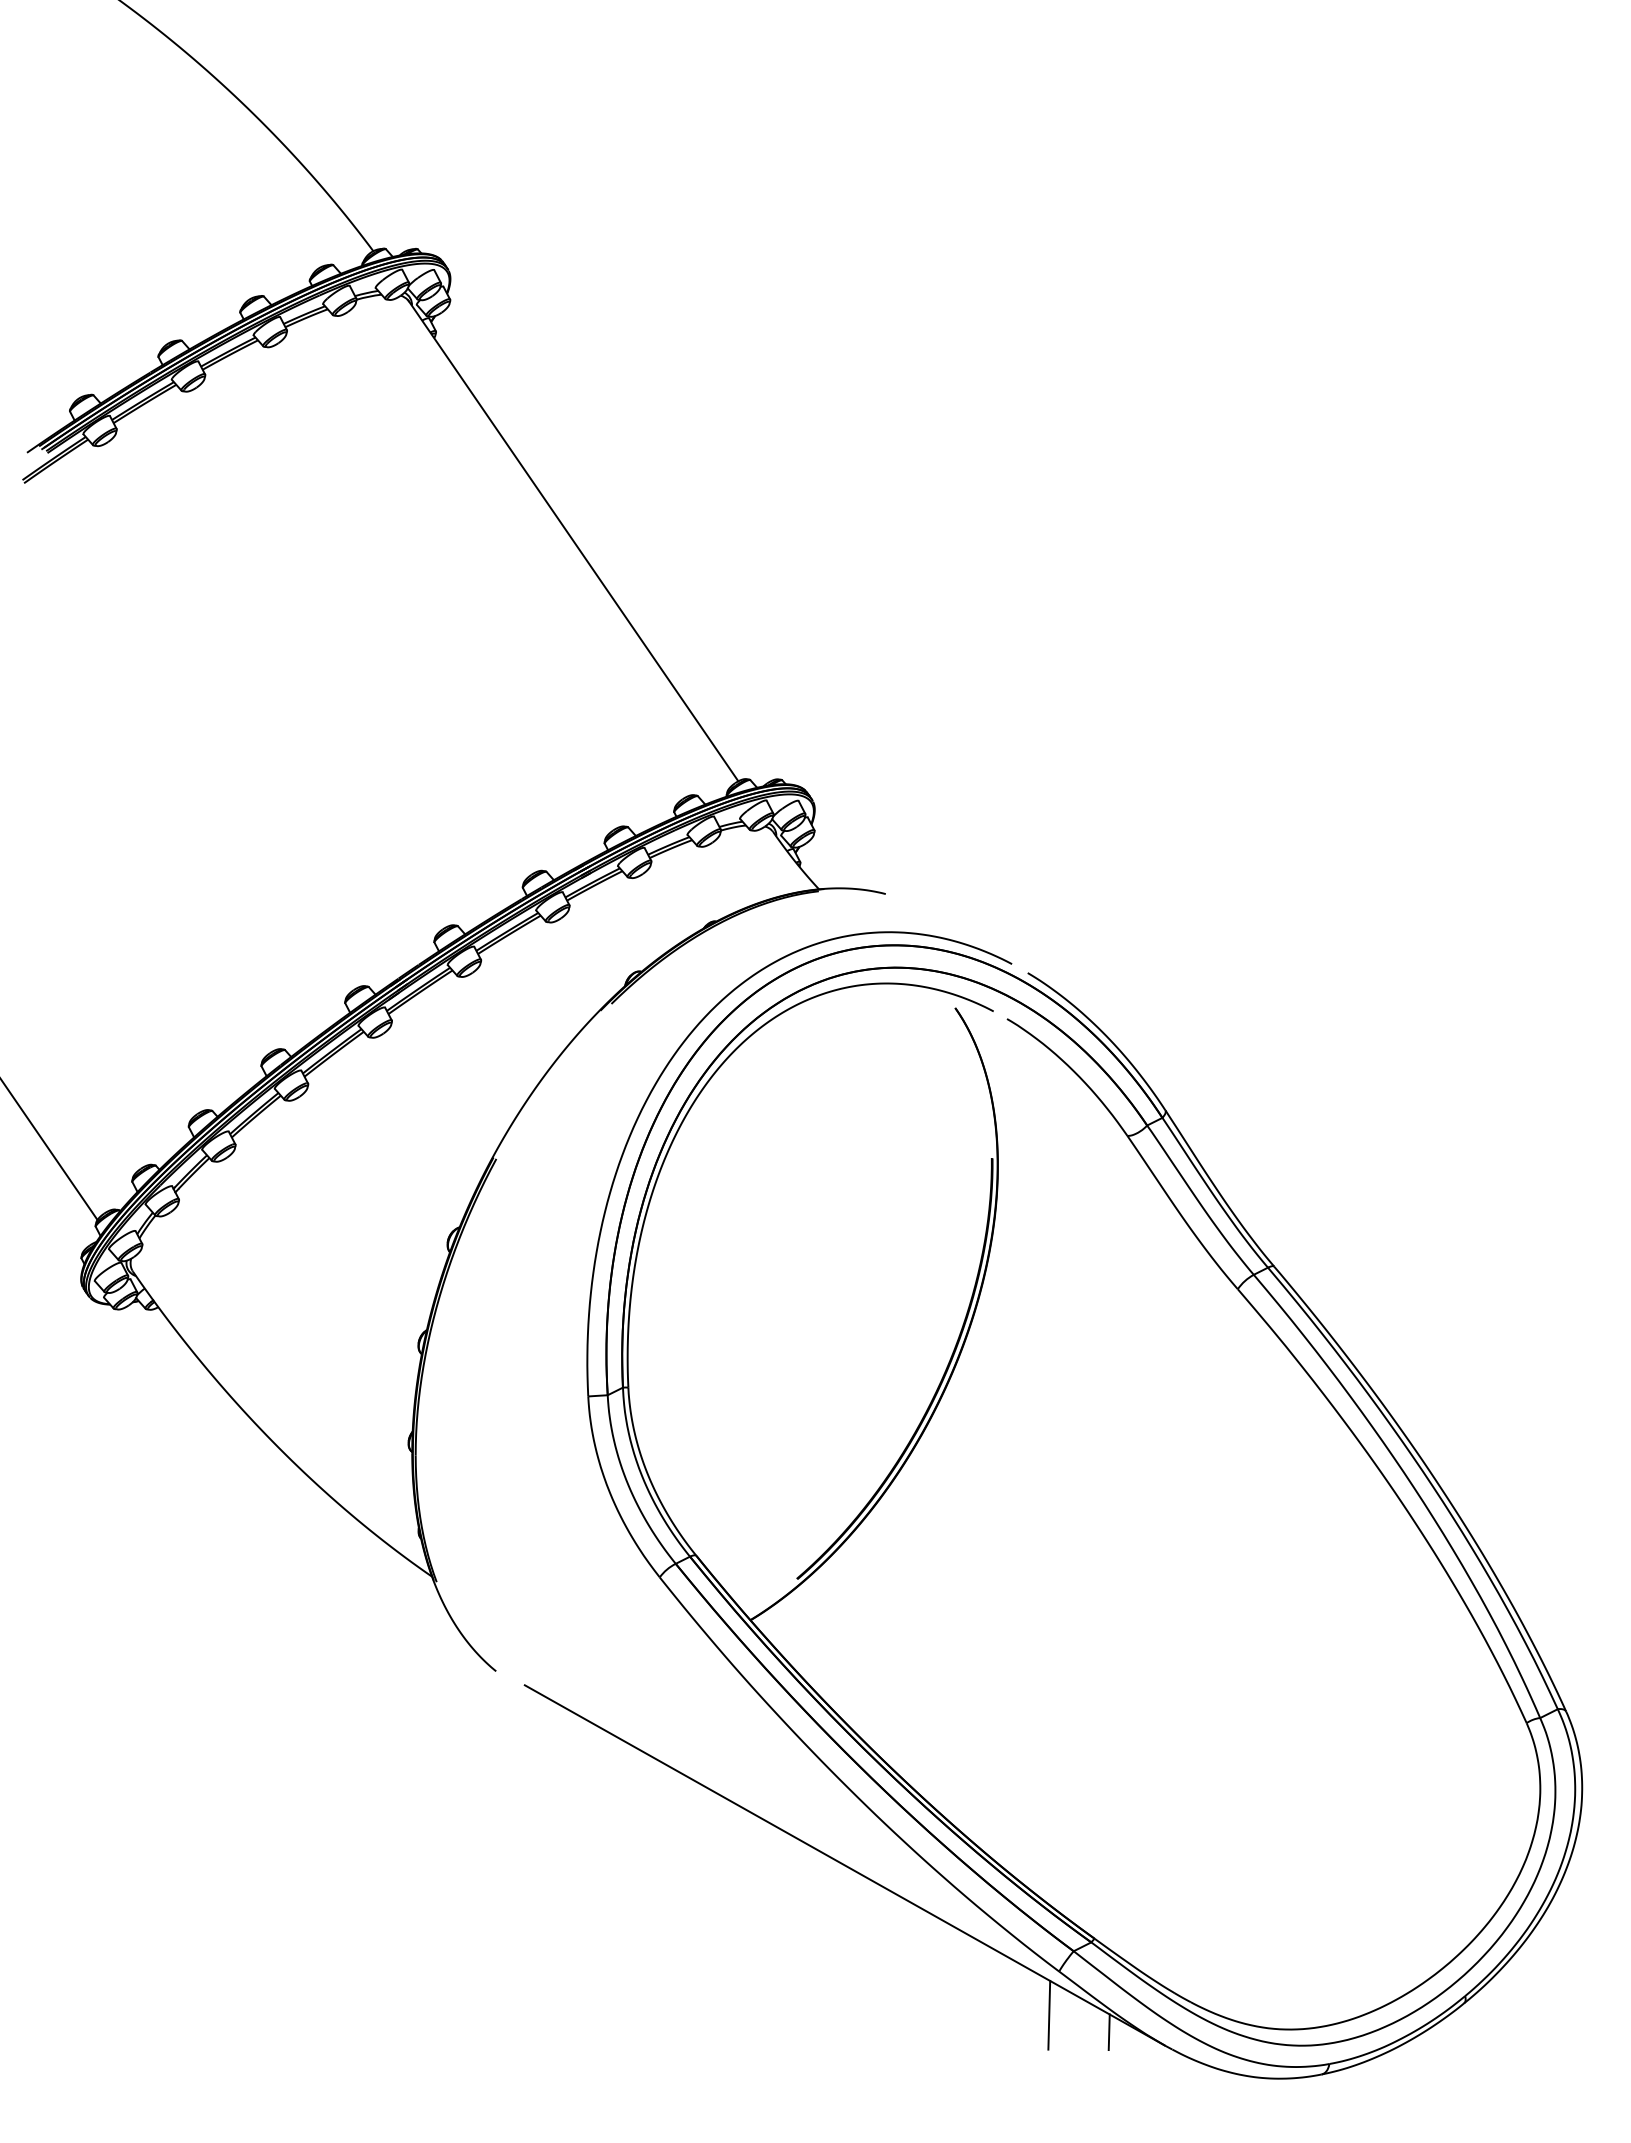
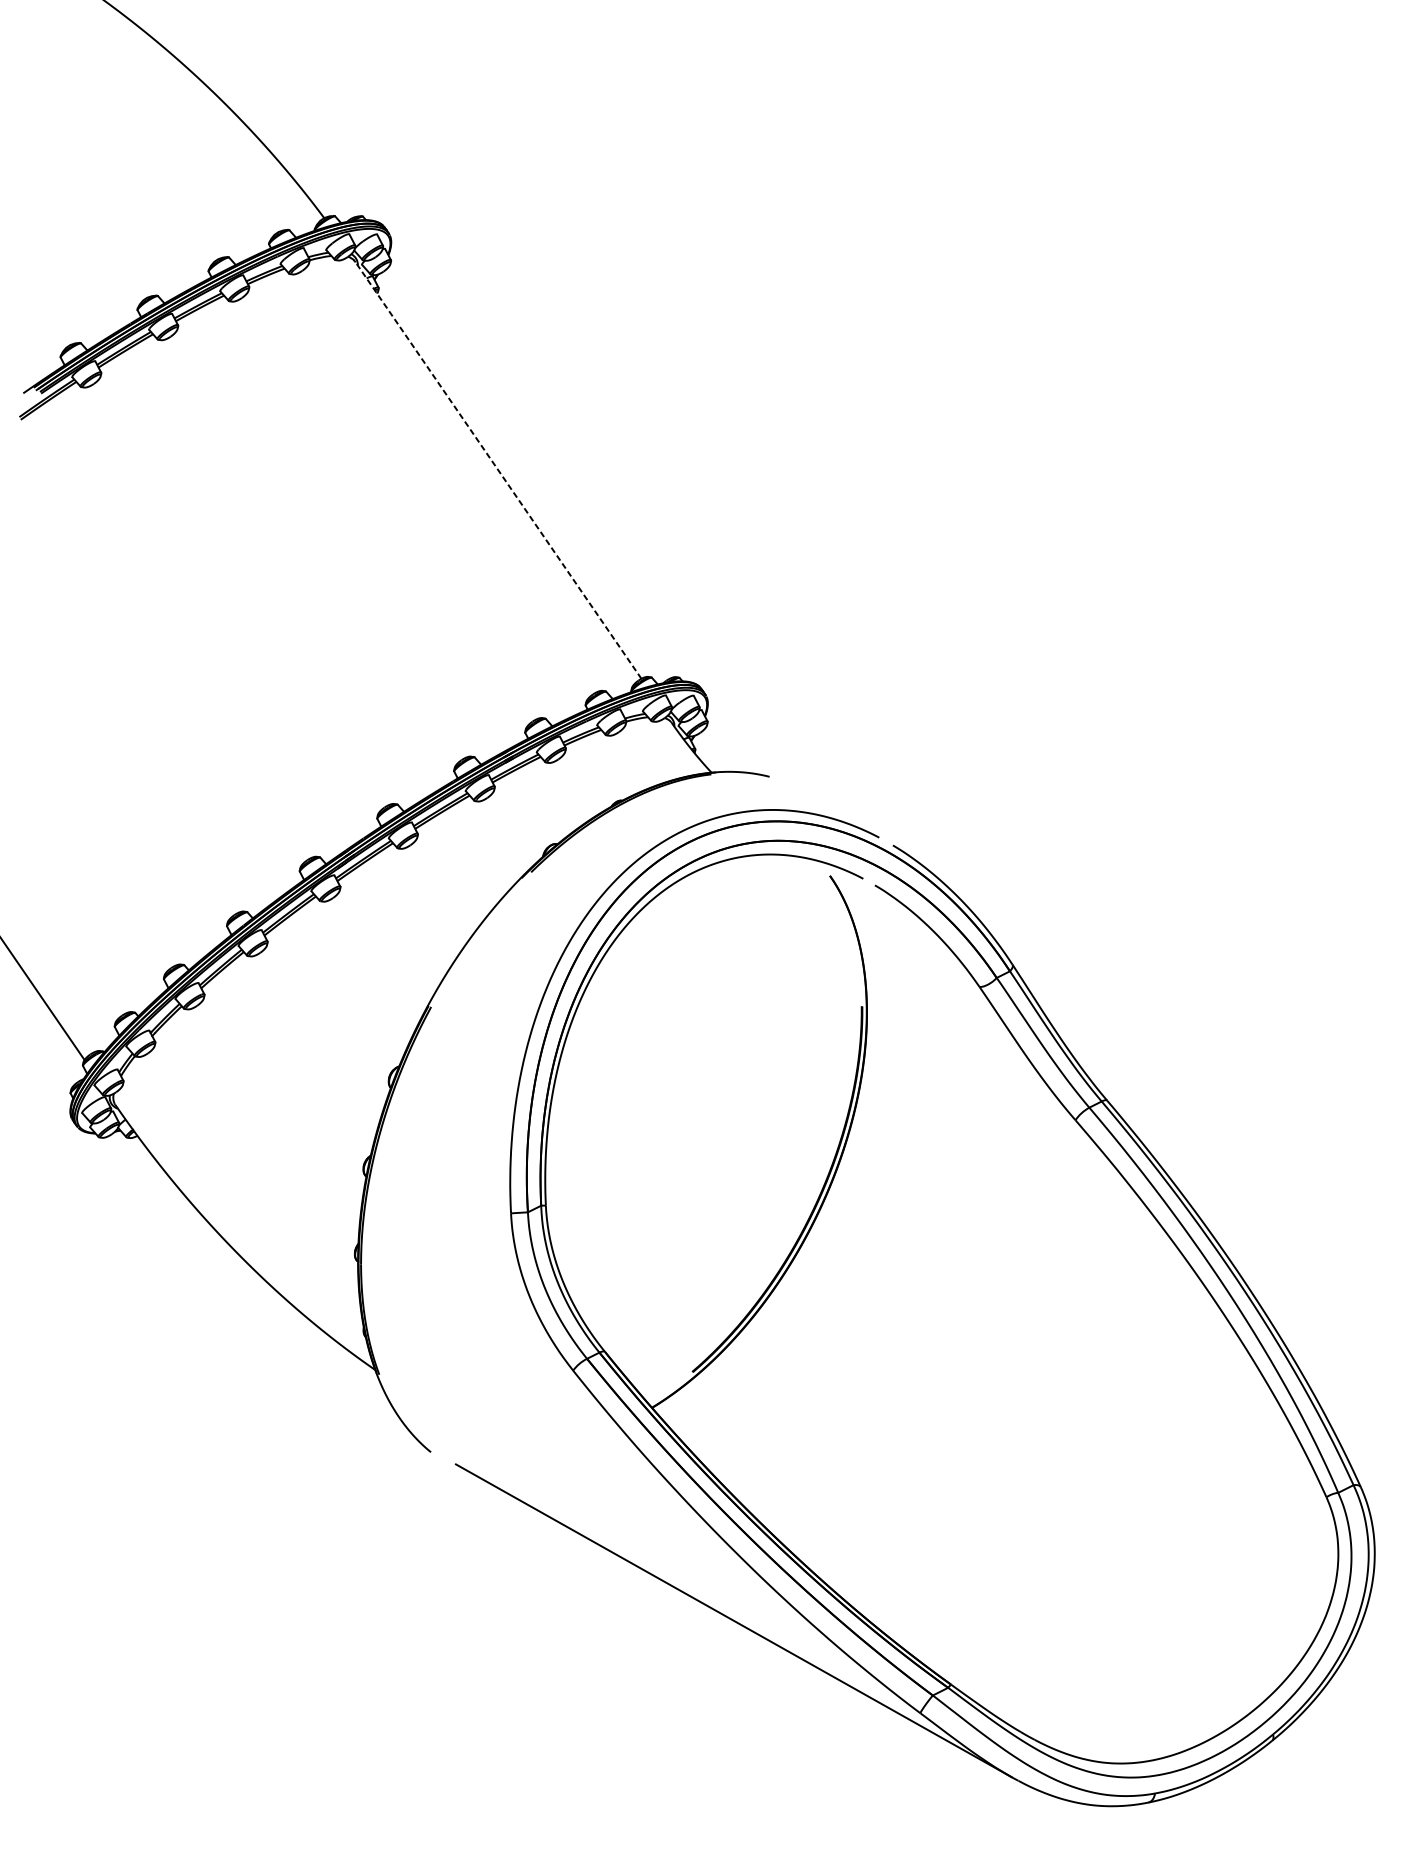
line: (573, 540) -> (498, 469), solid -> dashed
line: (1049, 2014) -> (911, 1750), removed
line: (1108, 2032) -> (963, 1766), removed

